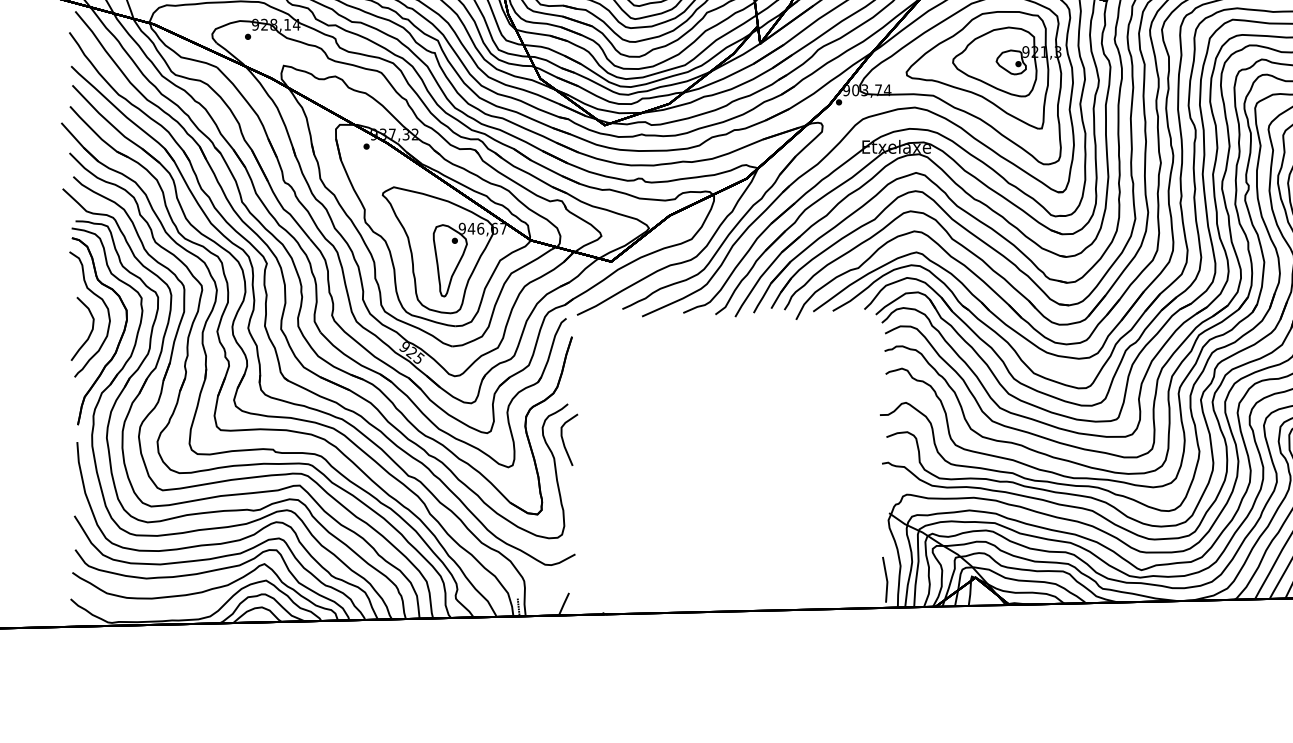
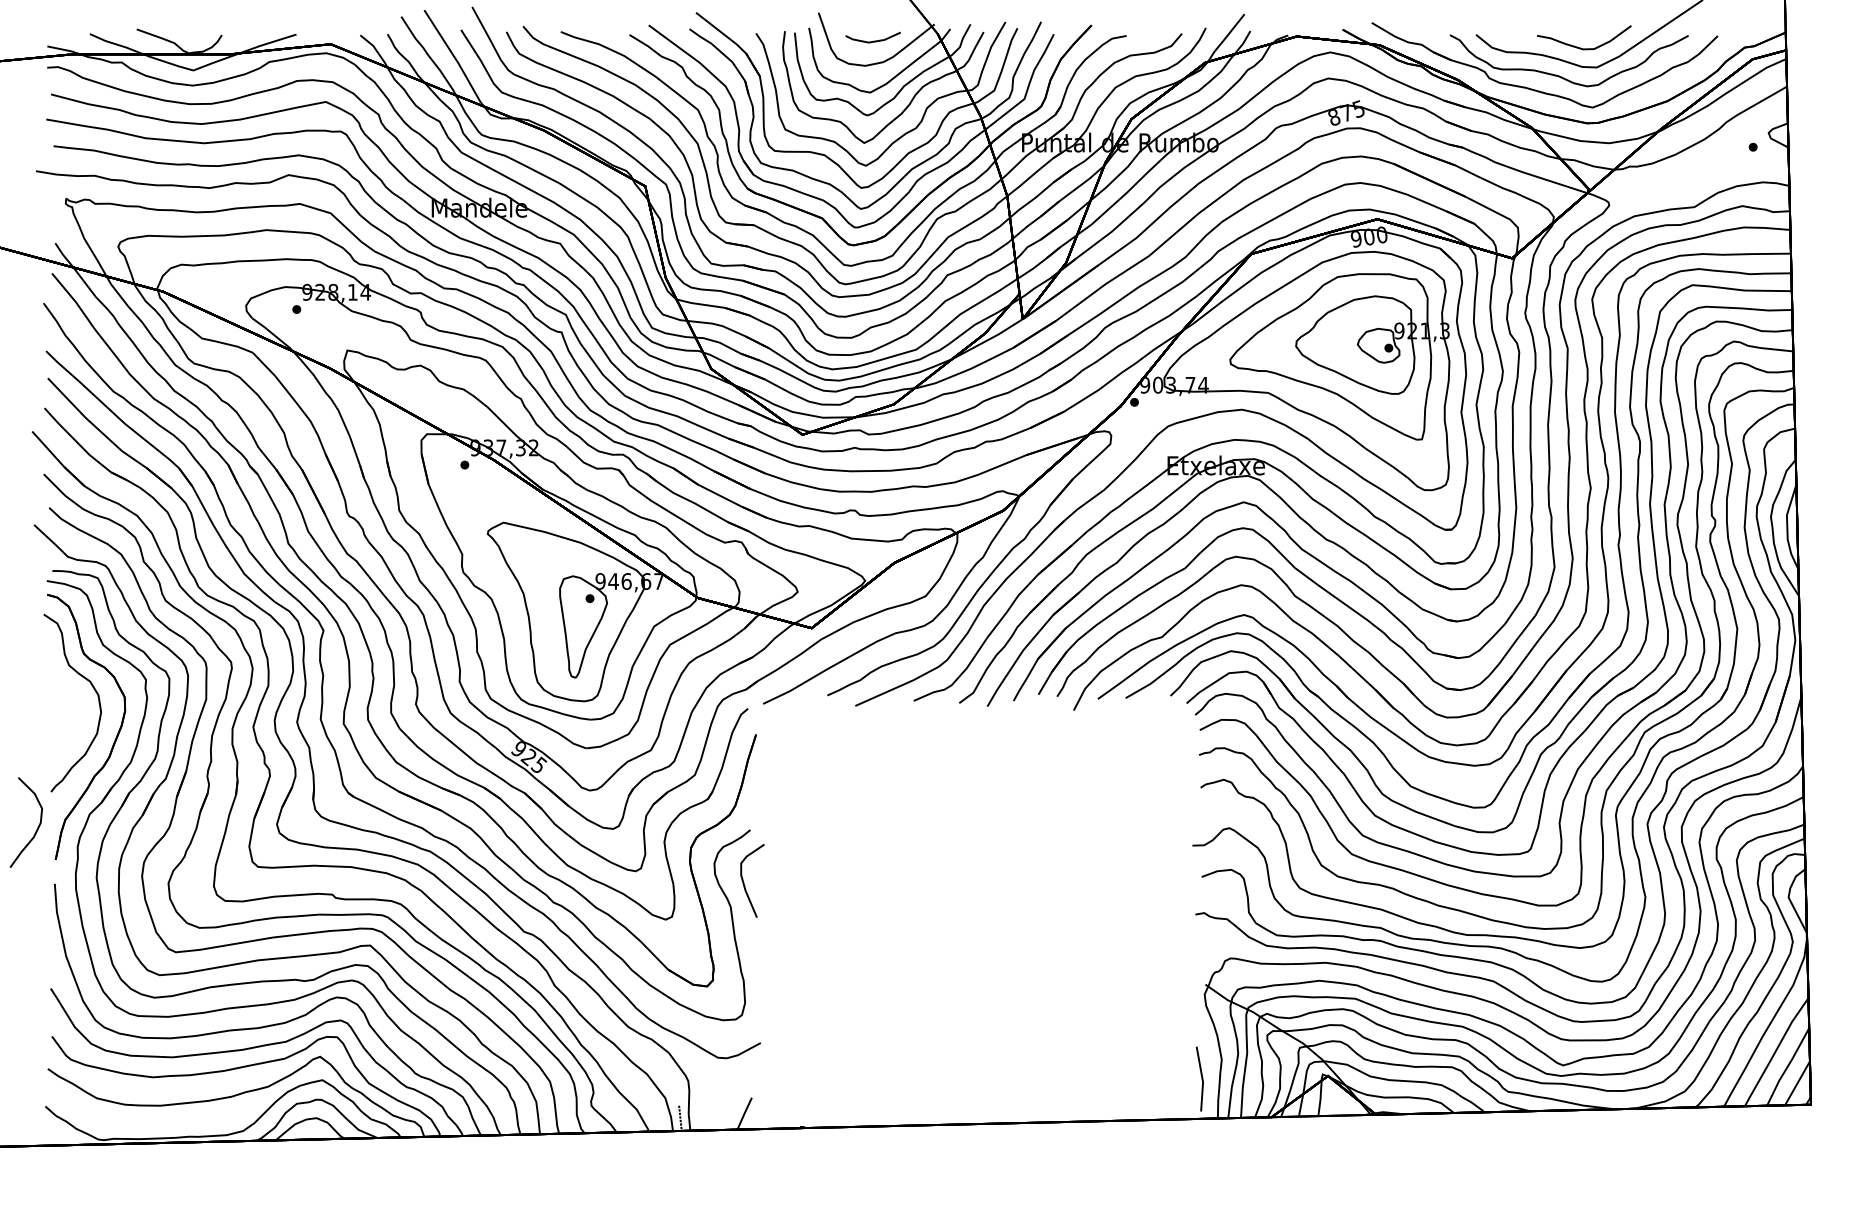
part: (90, 332) -> (37, 827), moved

